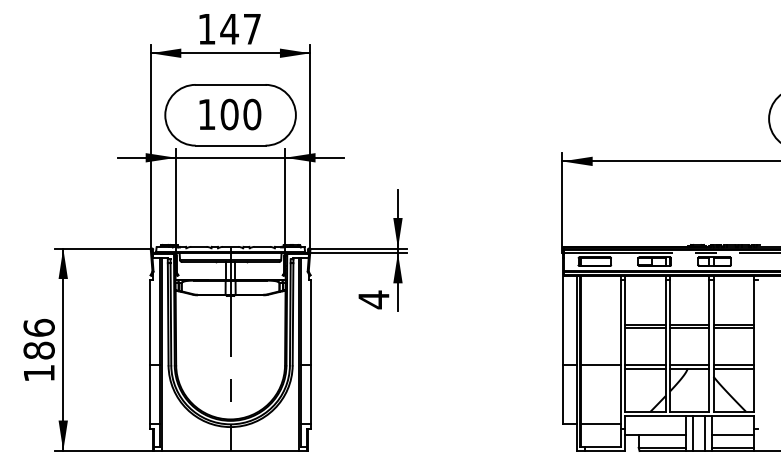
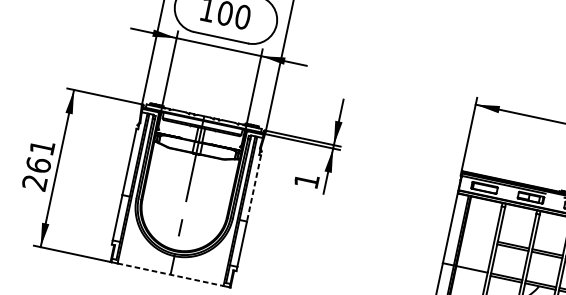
text: (373, 299) -> (306, 180), 4 -> 1
line: (310, 322) -> (253, 188), solid -> dashed
text: (38, 349) -> (38, 164), 186 -> 261
line: (231, 451) -> (171, 275), solid -> dashed

